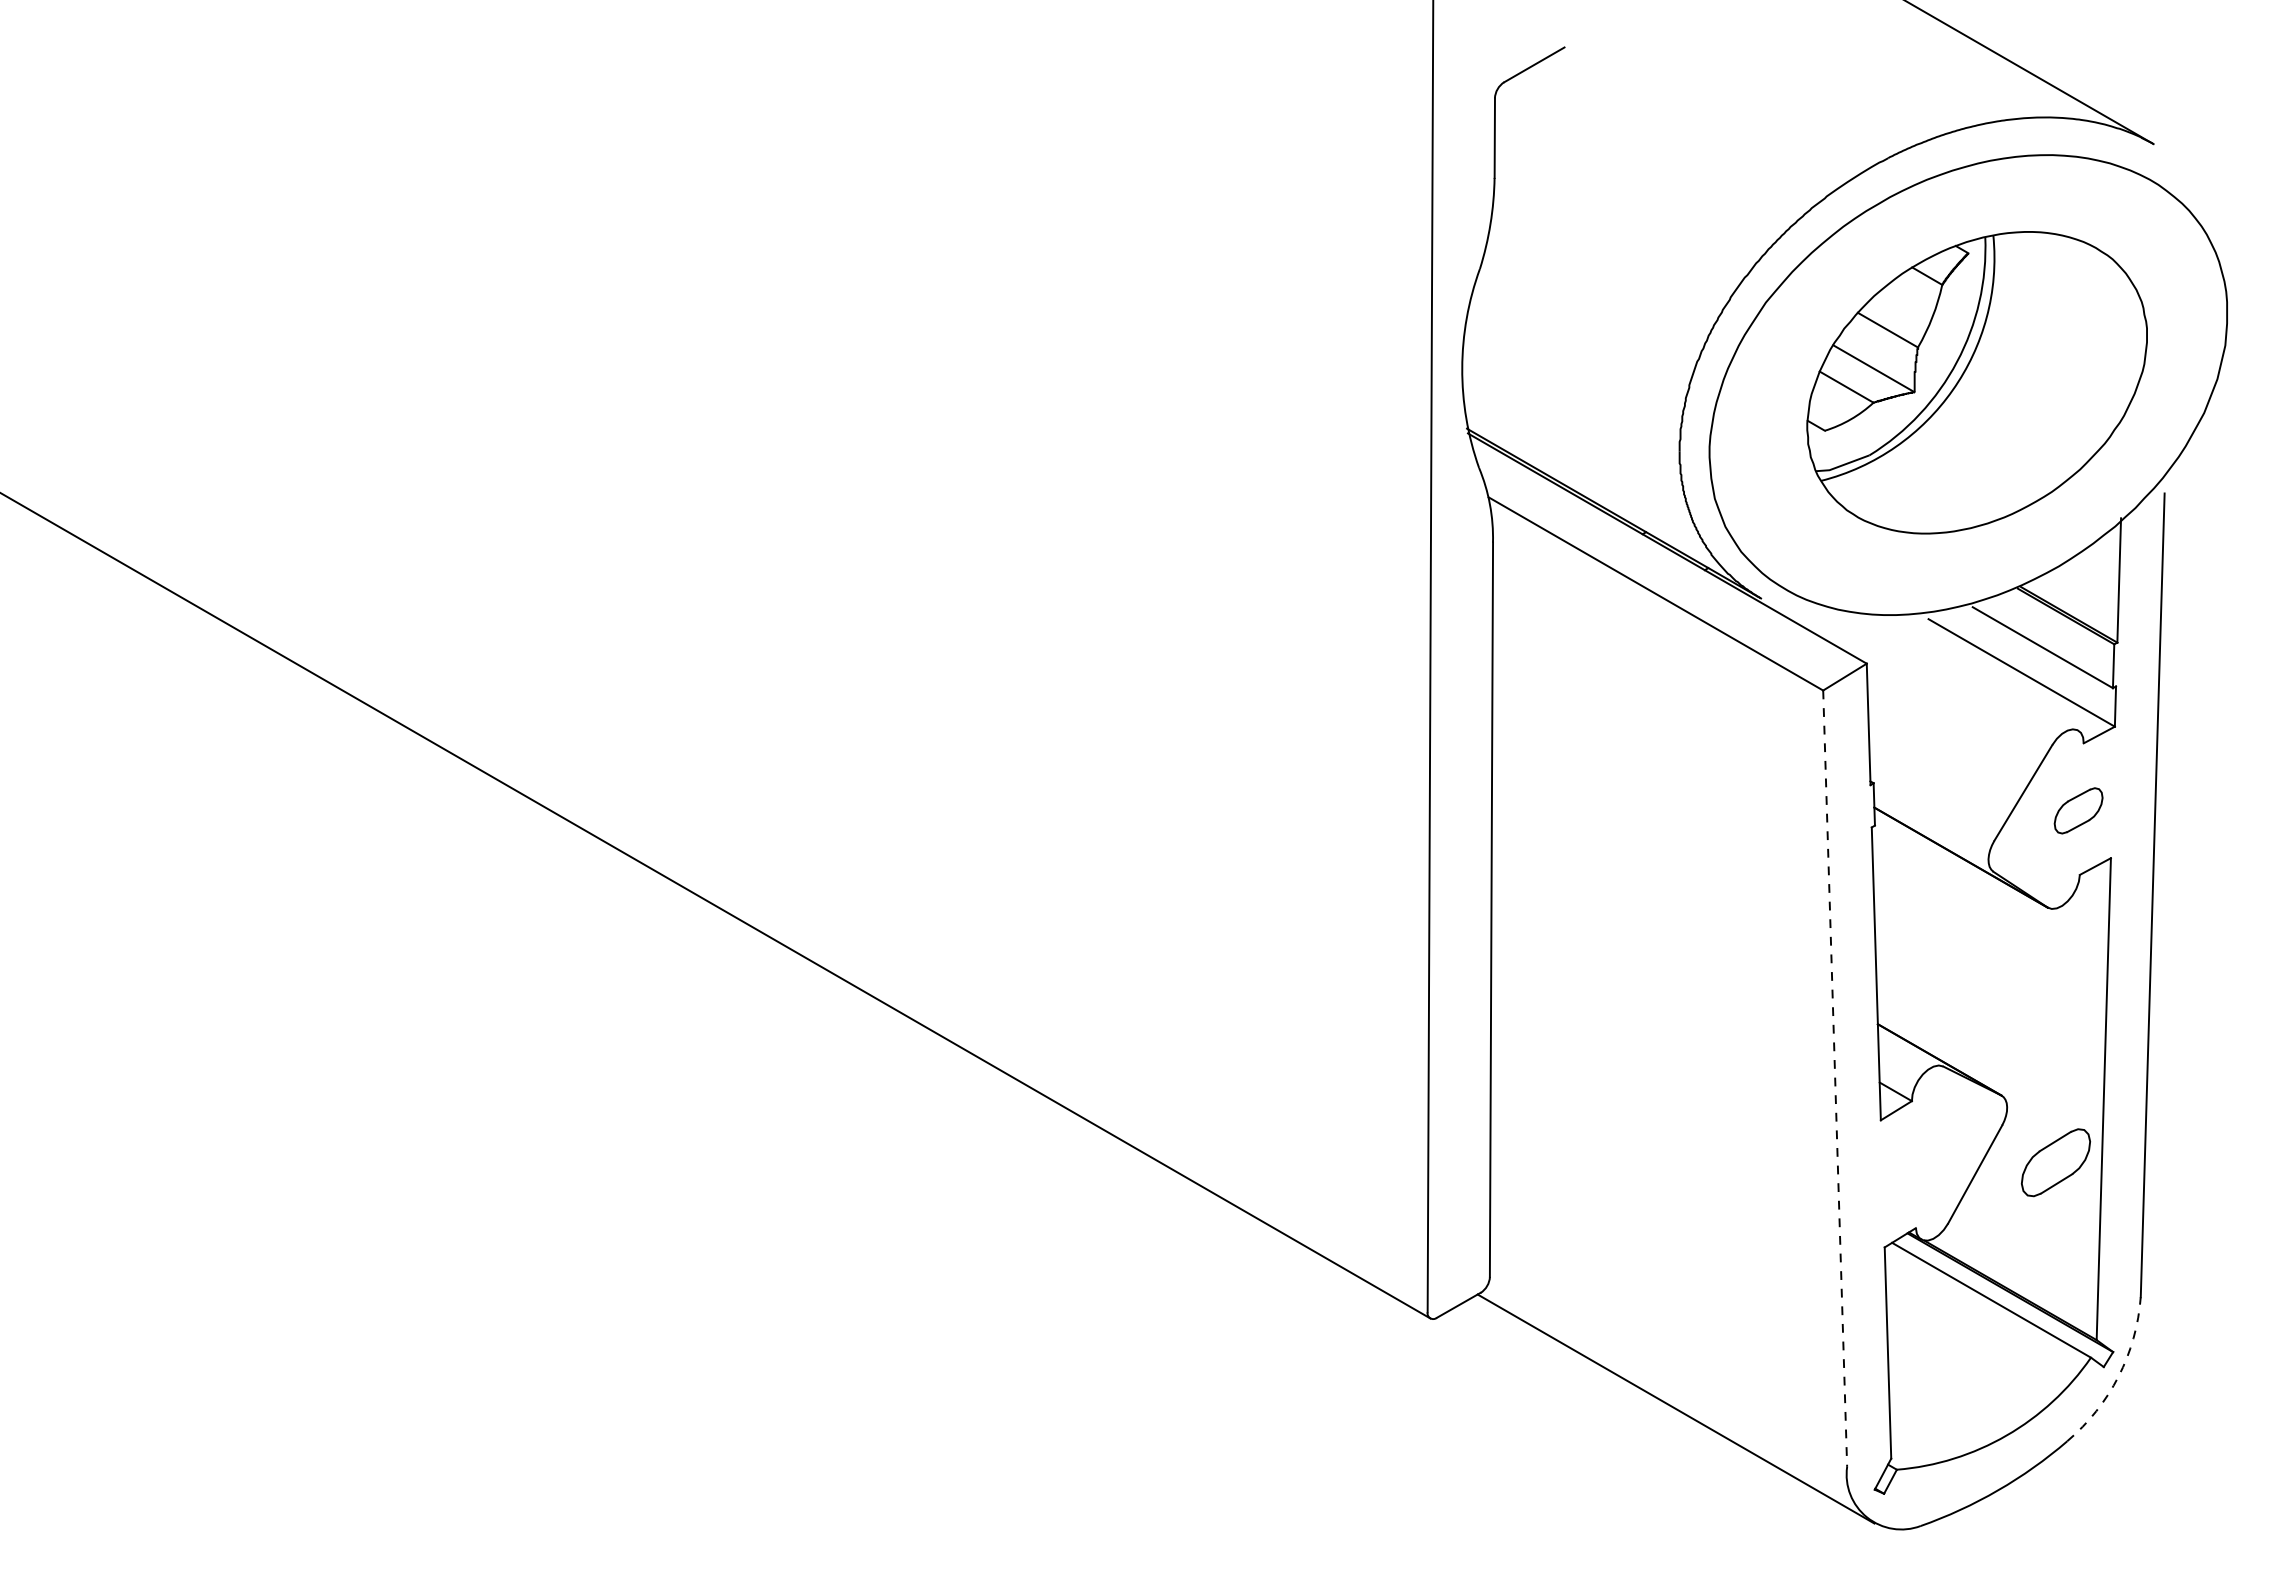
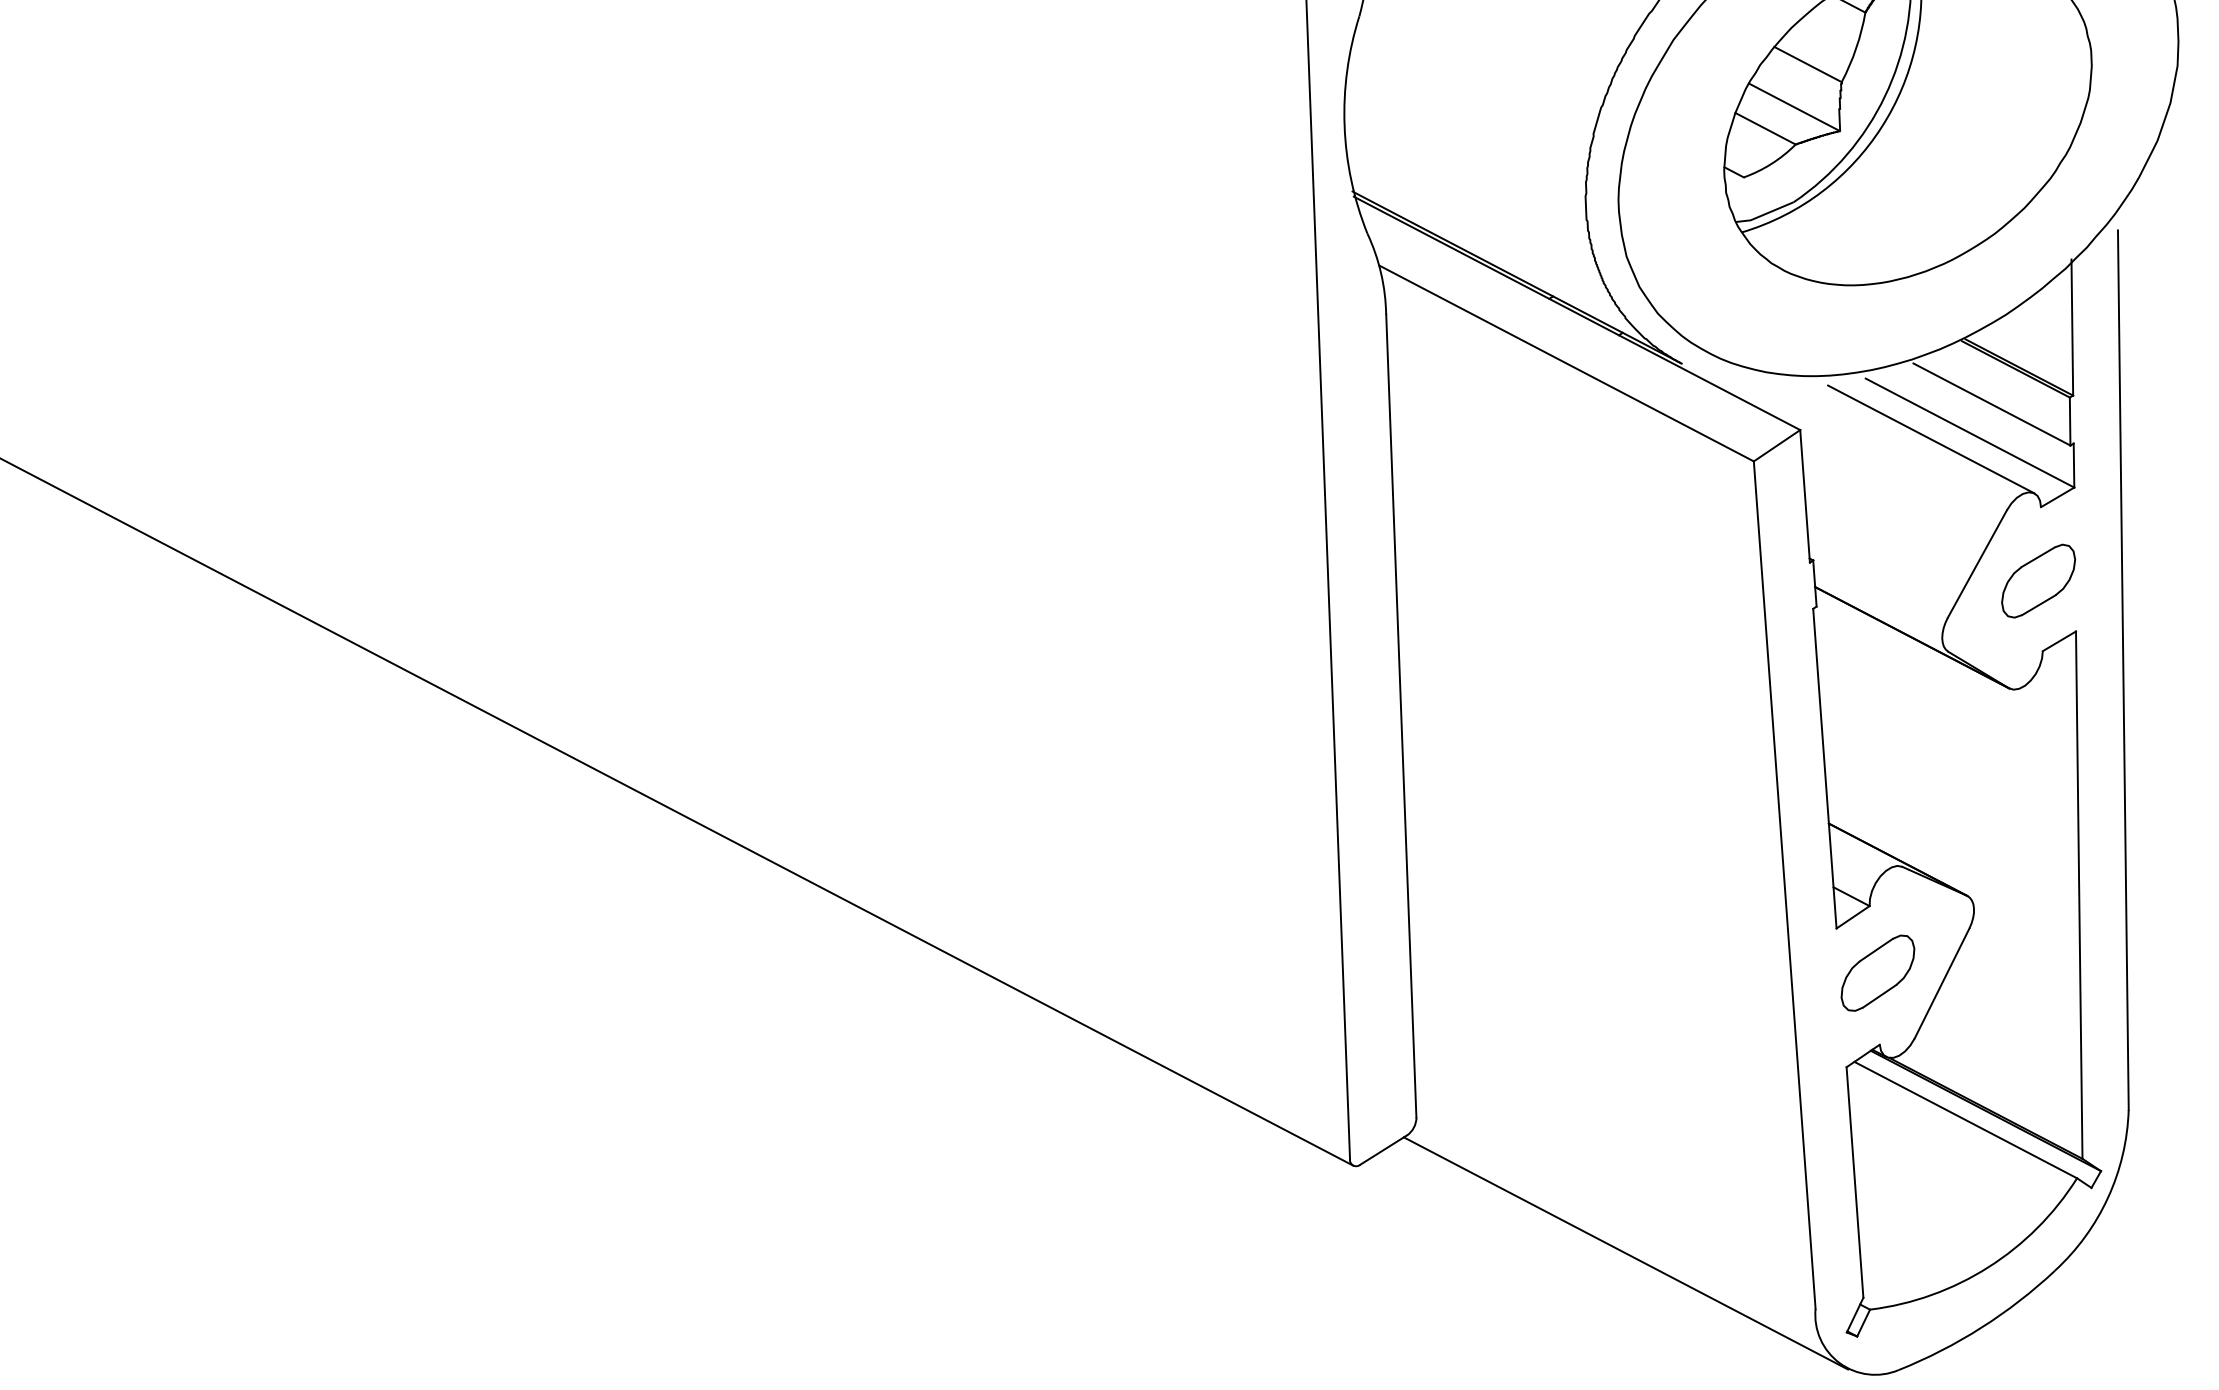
line: (1985, 677) -> (1930, 439), added
part: (2078, 810) -> (2038, 580), size x1.43
line: (1835, 1079) -> (1785, 885), dashed -> solid
part: (2055, 1162) -> (1877, 972), moved
arc: (2118, 1376) -> (2108, 1197), dashed -> solid

